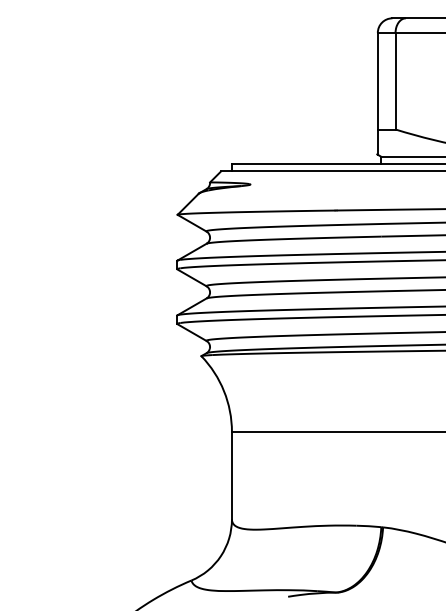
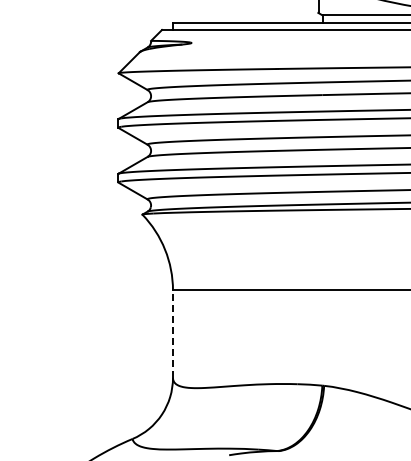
line: (231, 475) -> (172, 333), solid -> dashed

